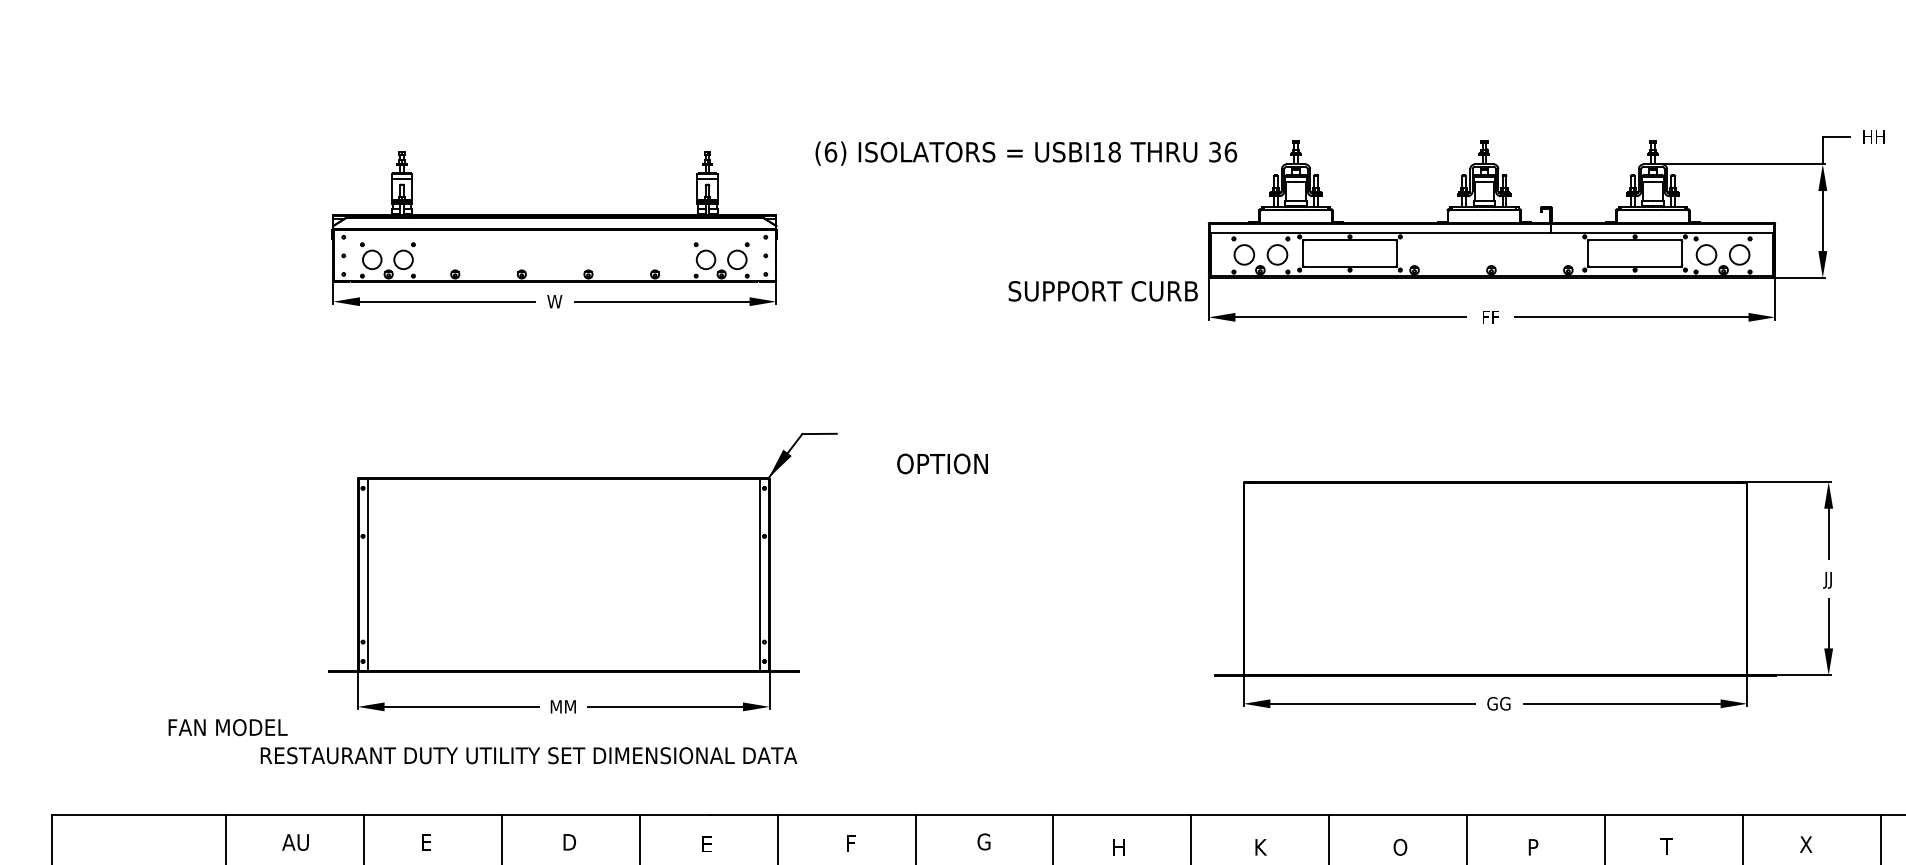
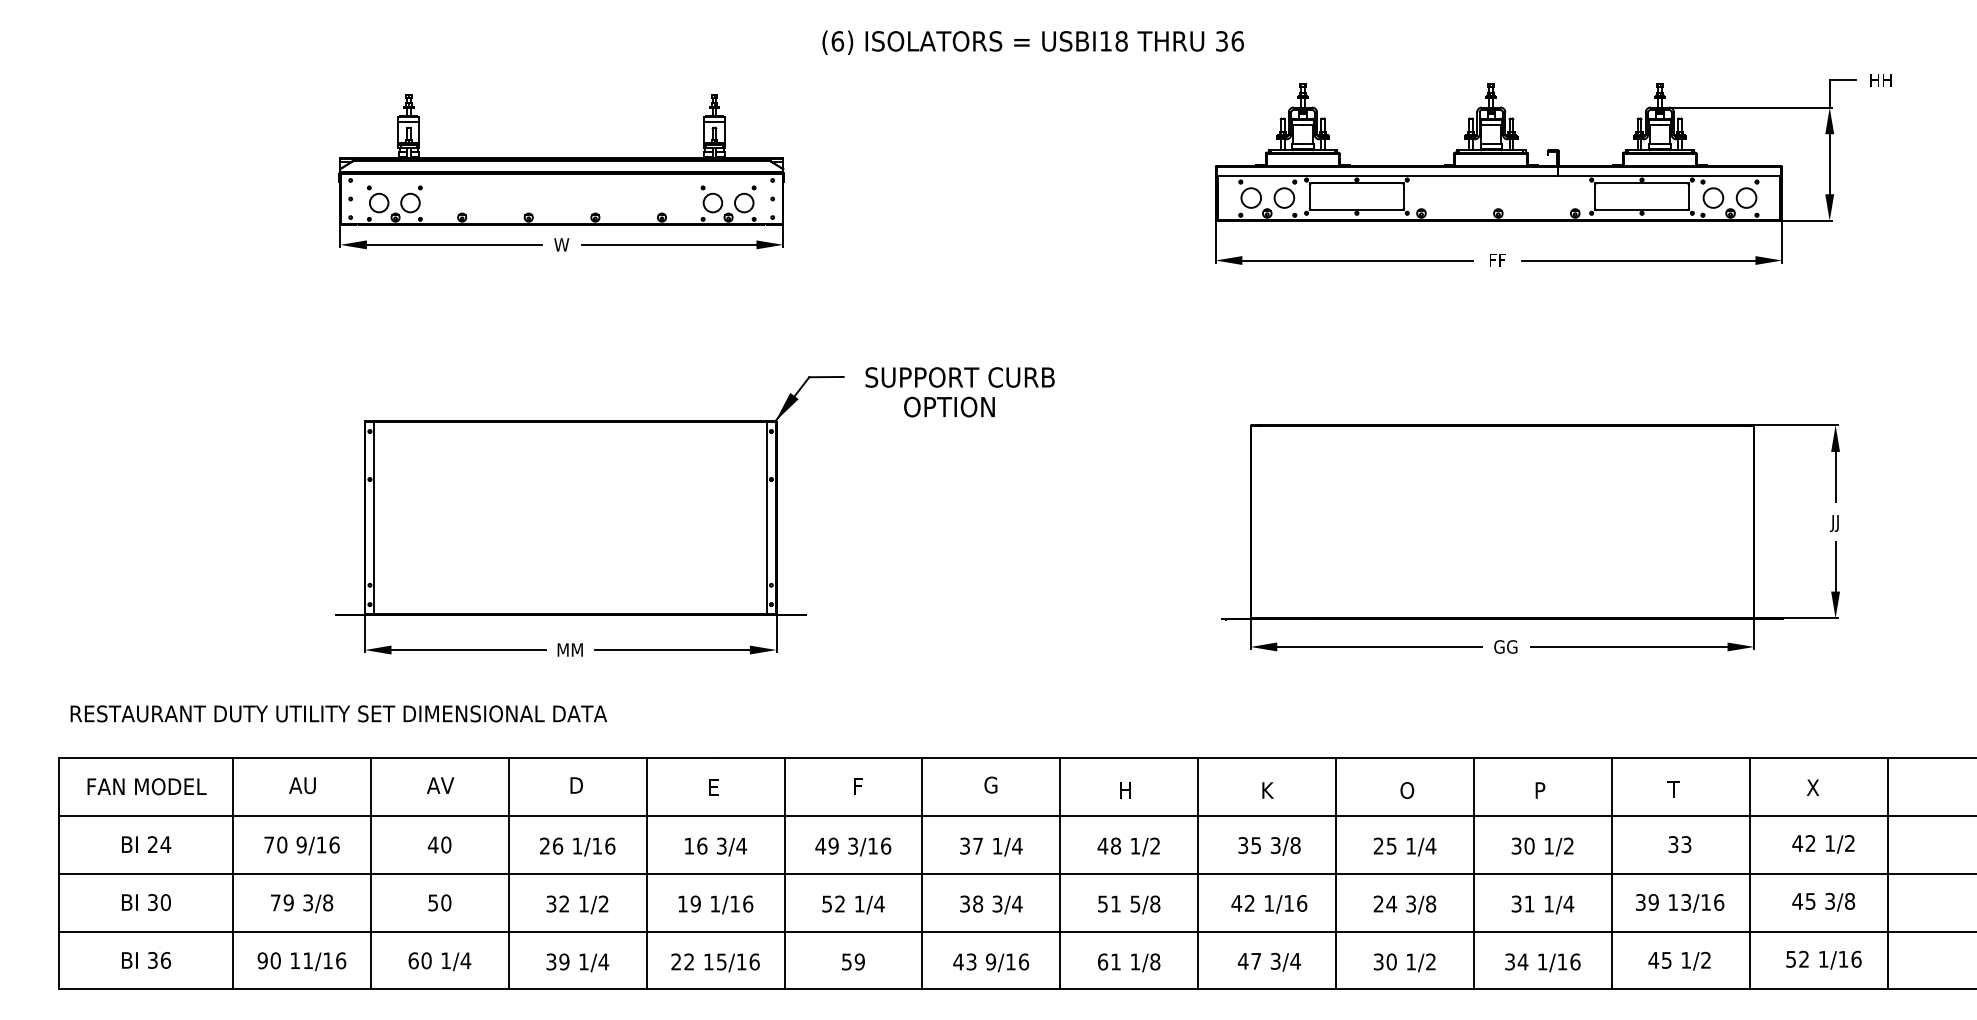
text: (1025, 153) -> (1032, 42), moved
text: (1102, 291) -> (959, 377), moved
text: (227, 727) -> (146, 786), moved
text: (528, 755) -> (338, 713), moved
text: (433, 842) -> (440, 785), E -> AV

